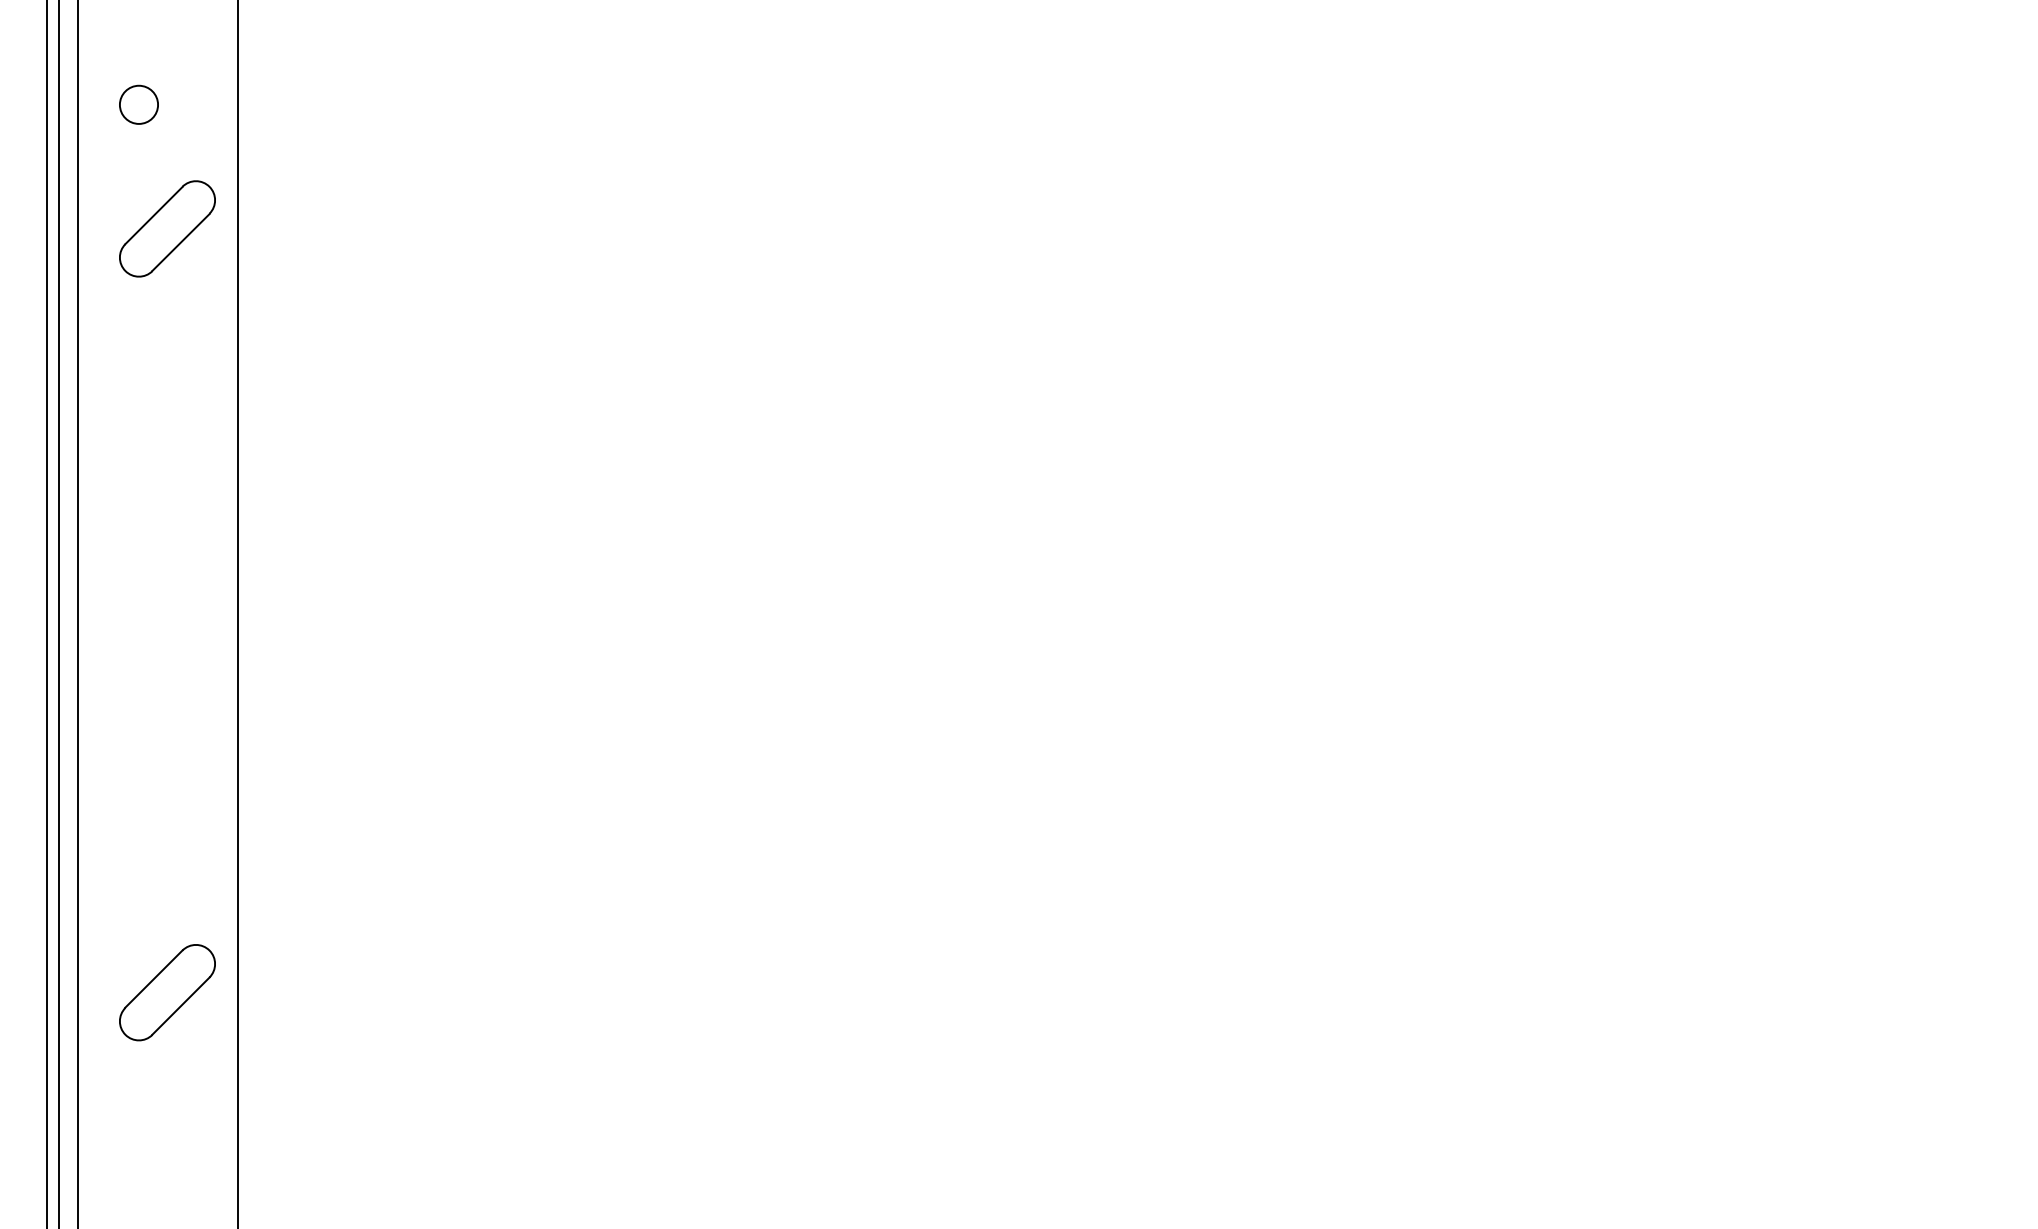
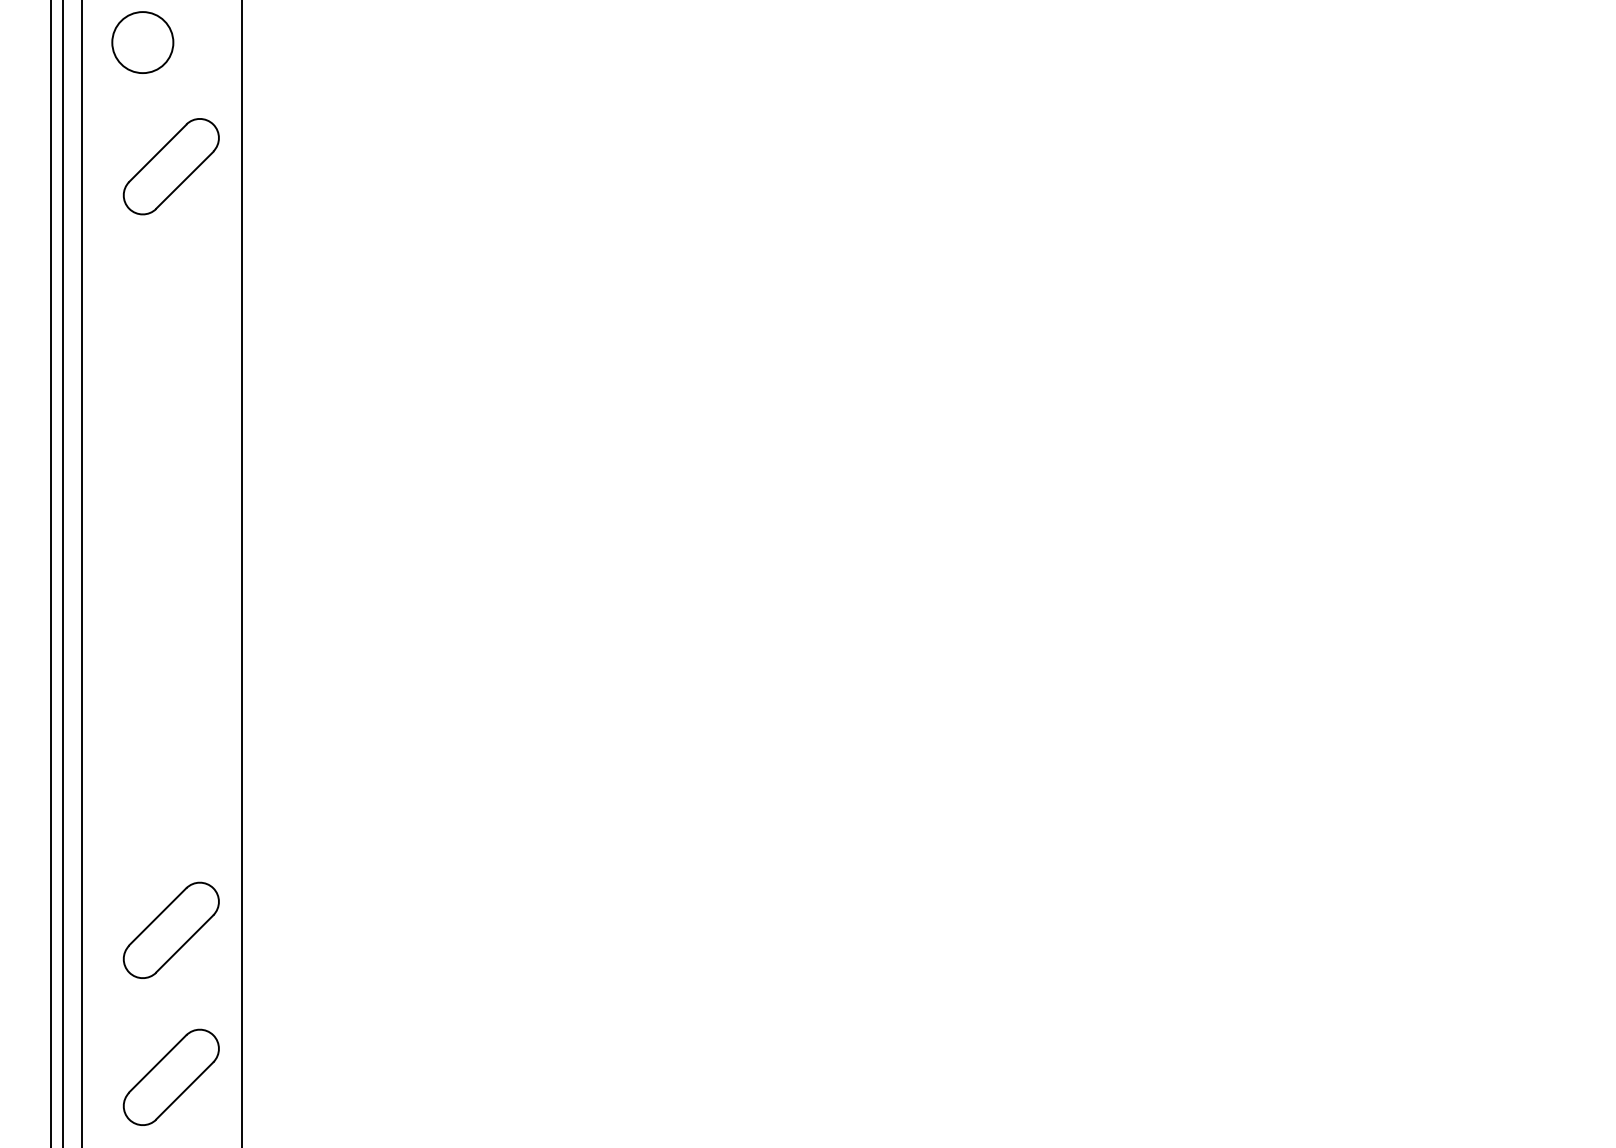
circle: (138, 104) -> (142, 42), size x1.6
part: (167, 1139) -> (171, 1077), added

